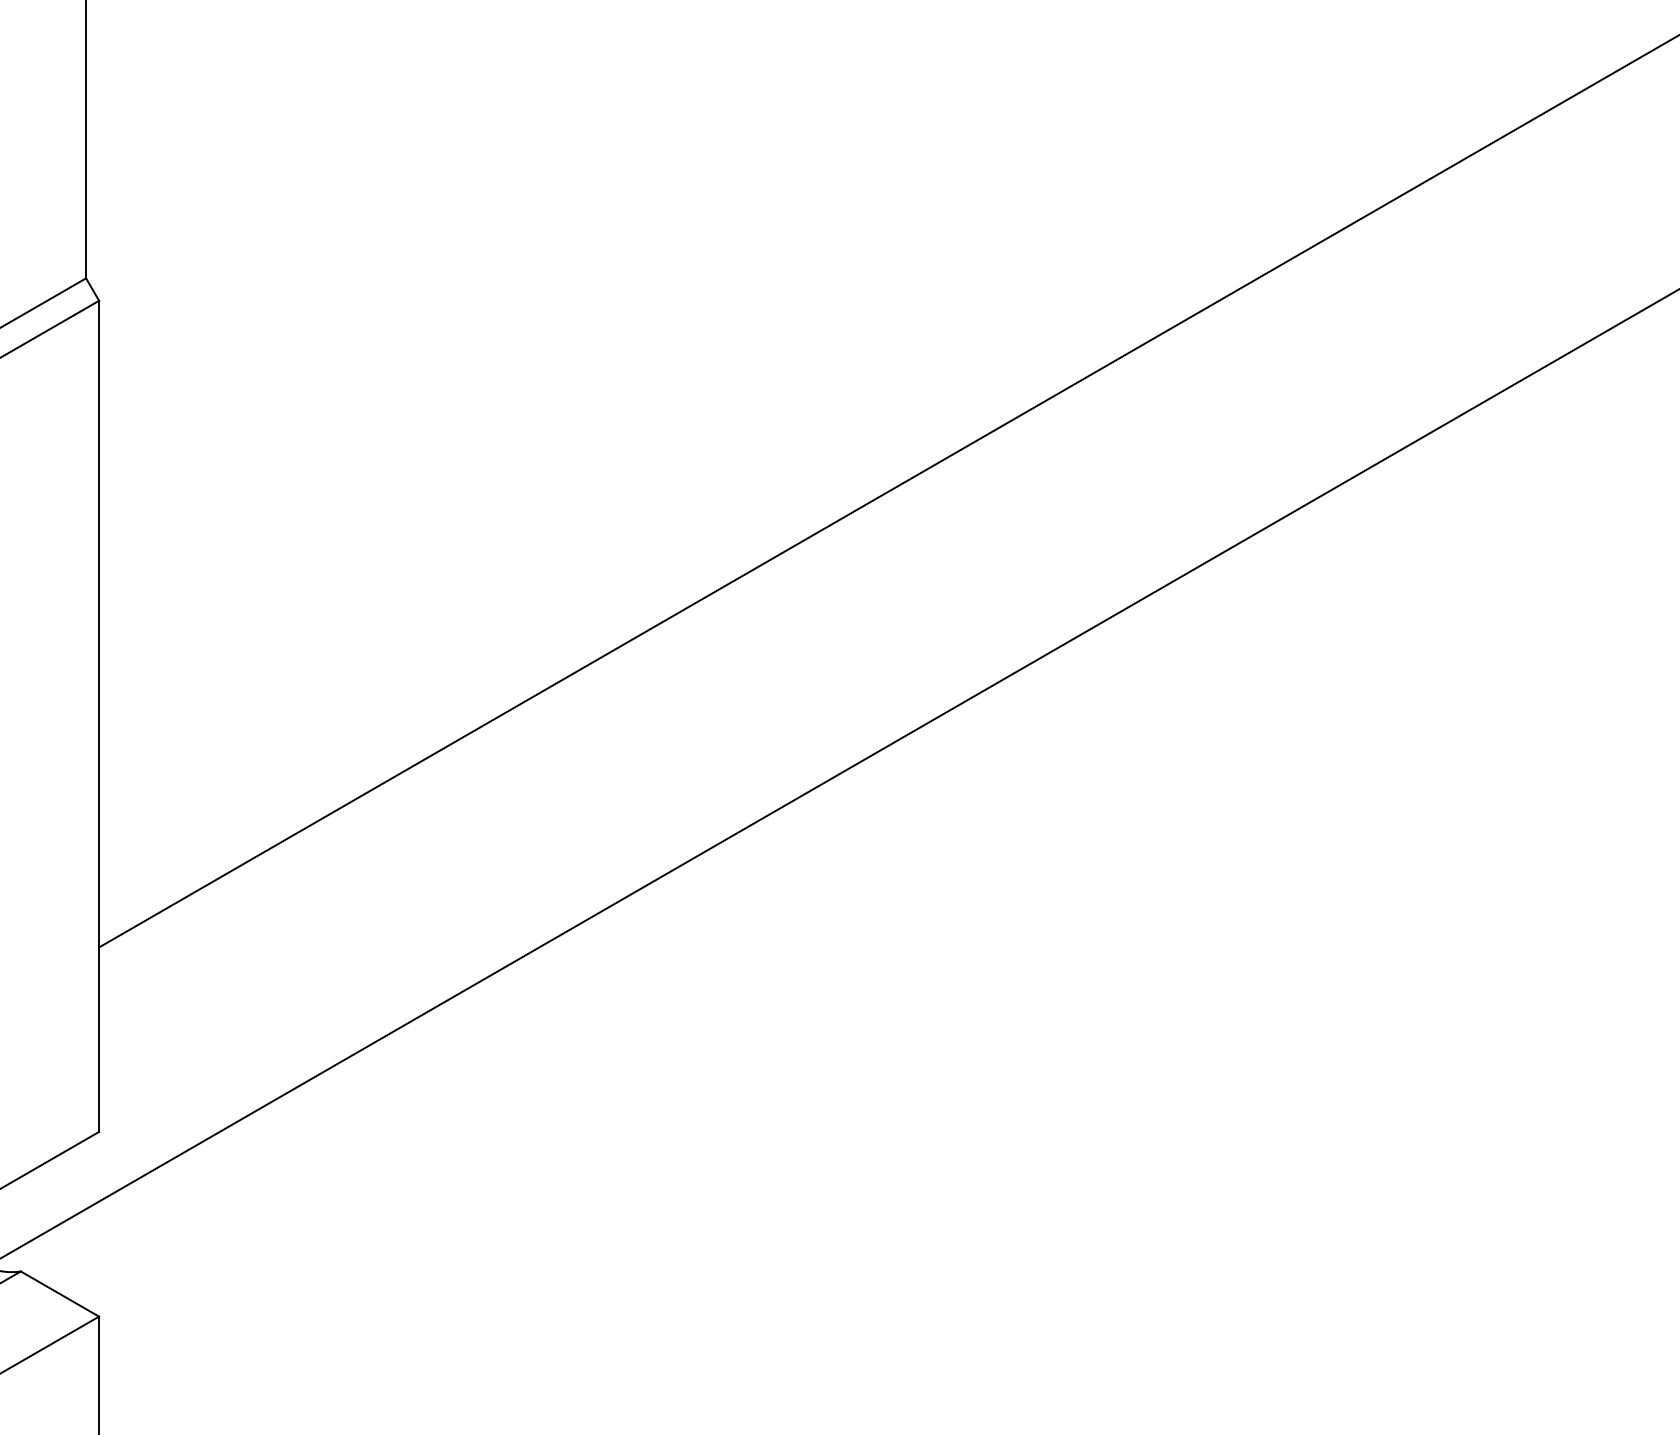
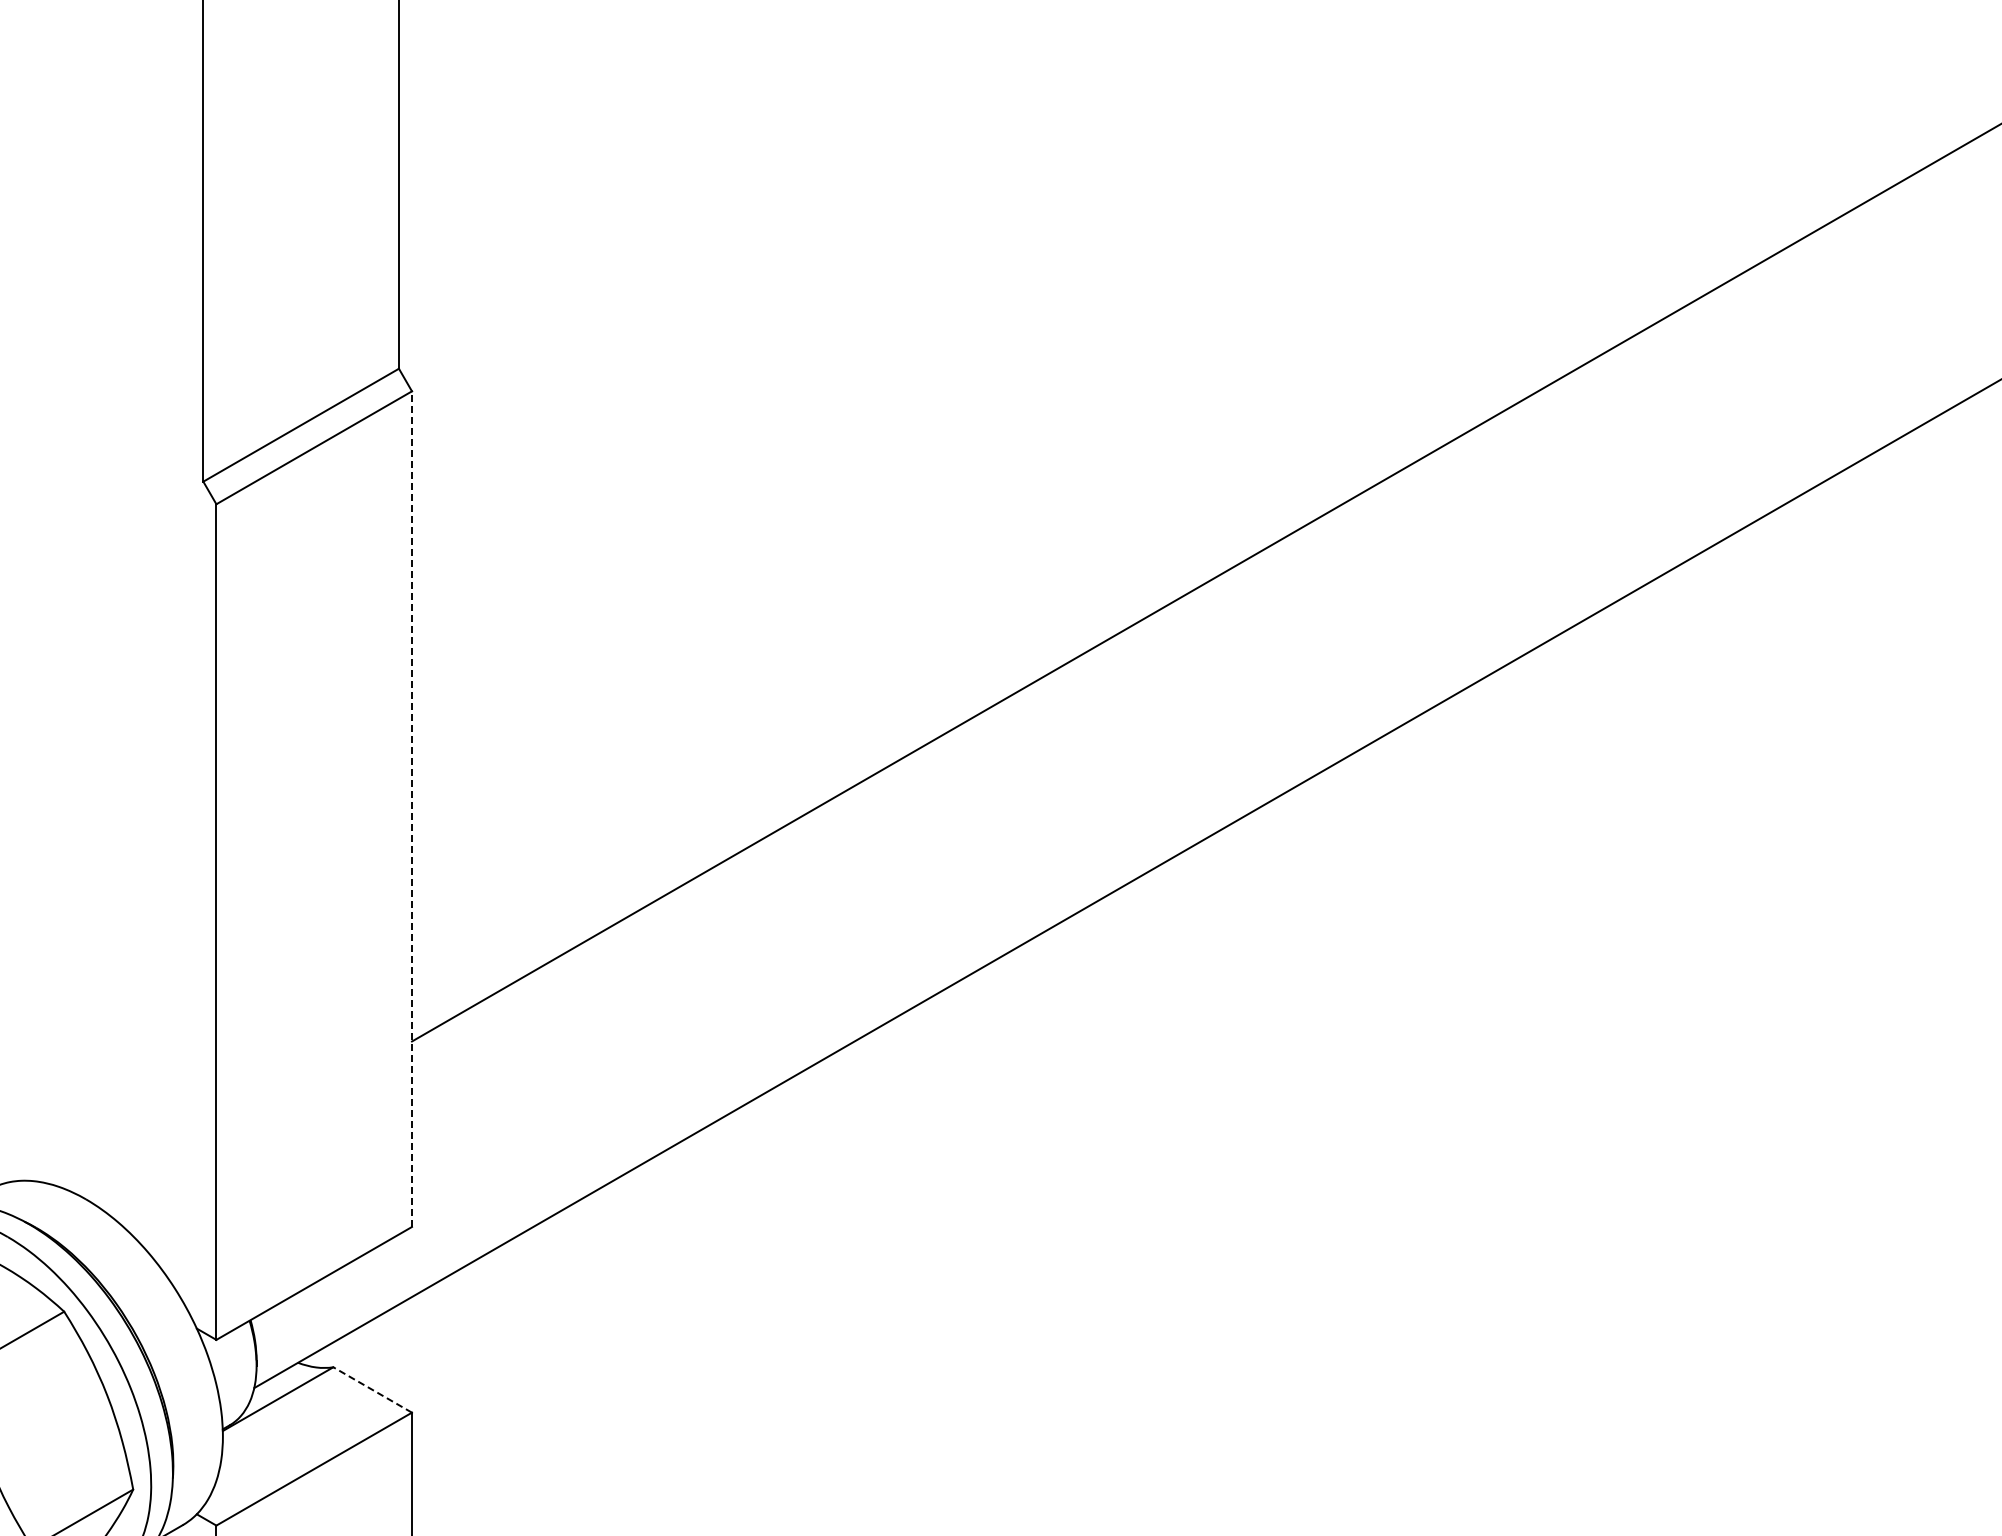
line: (99, 716) -> (412, 809), solid -> dashed
line: (59, 1293) -> (372, 1389), solid -> dashed

